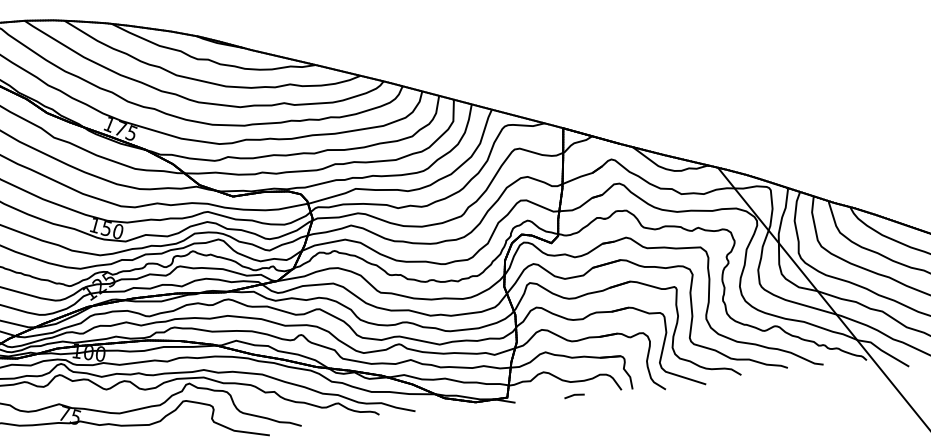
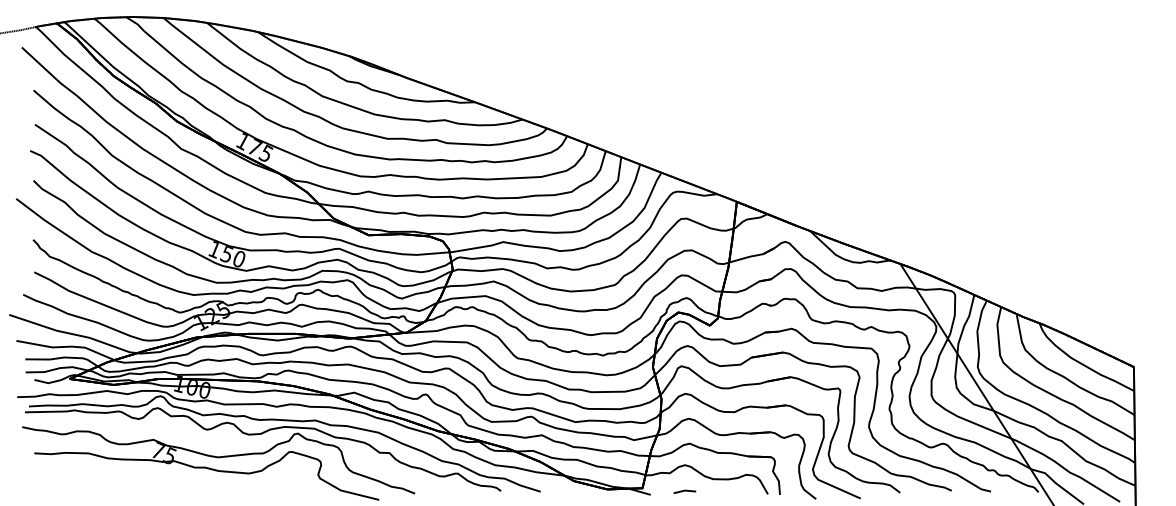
line: (574, 395) -> (684, 491), moved

